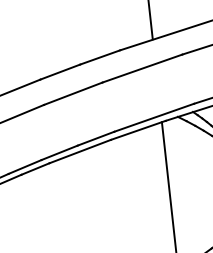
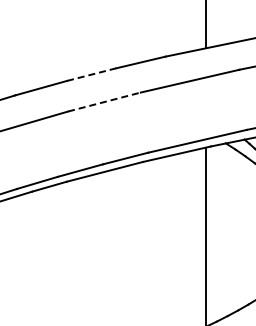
line: (60, 71) -> (92, 74), solid -> dashed
line: (73, 94) -> (104, 102), solid -> dashed

